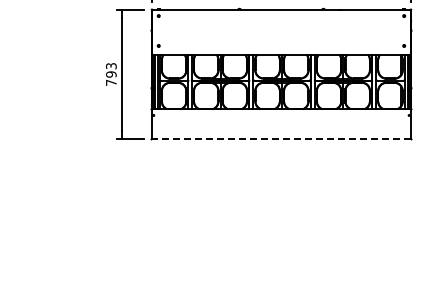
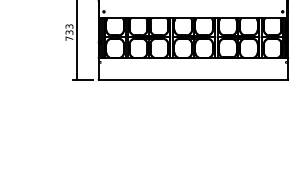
text: (111, 74) -> (69, 32), 793 -> 733
line: (281, 139) -> (193, 79), dashed -> solid

